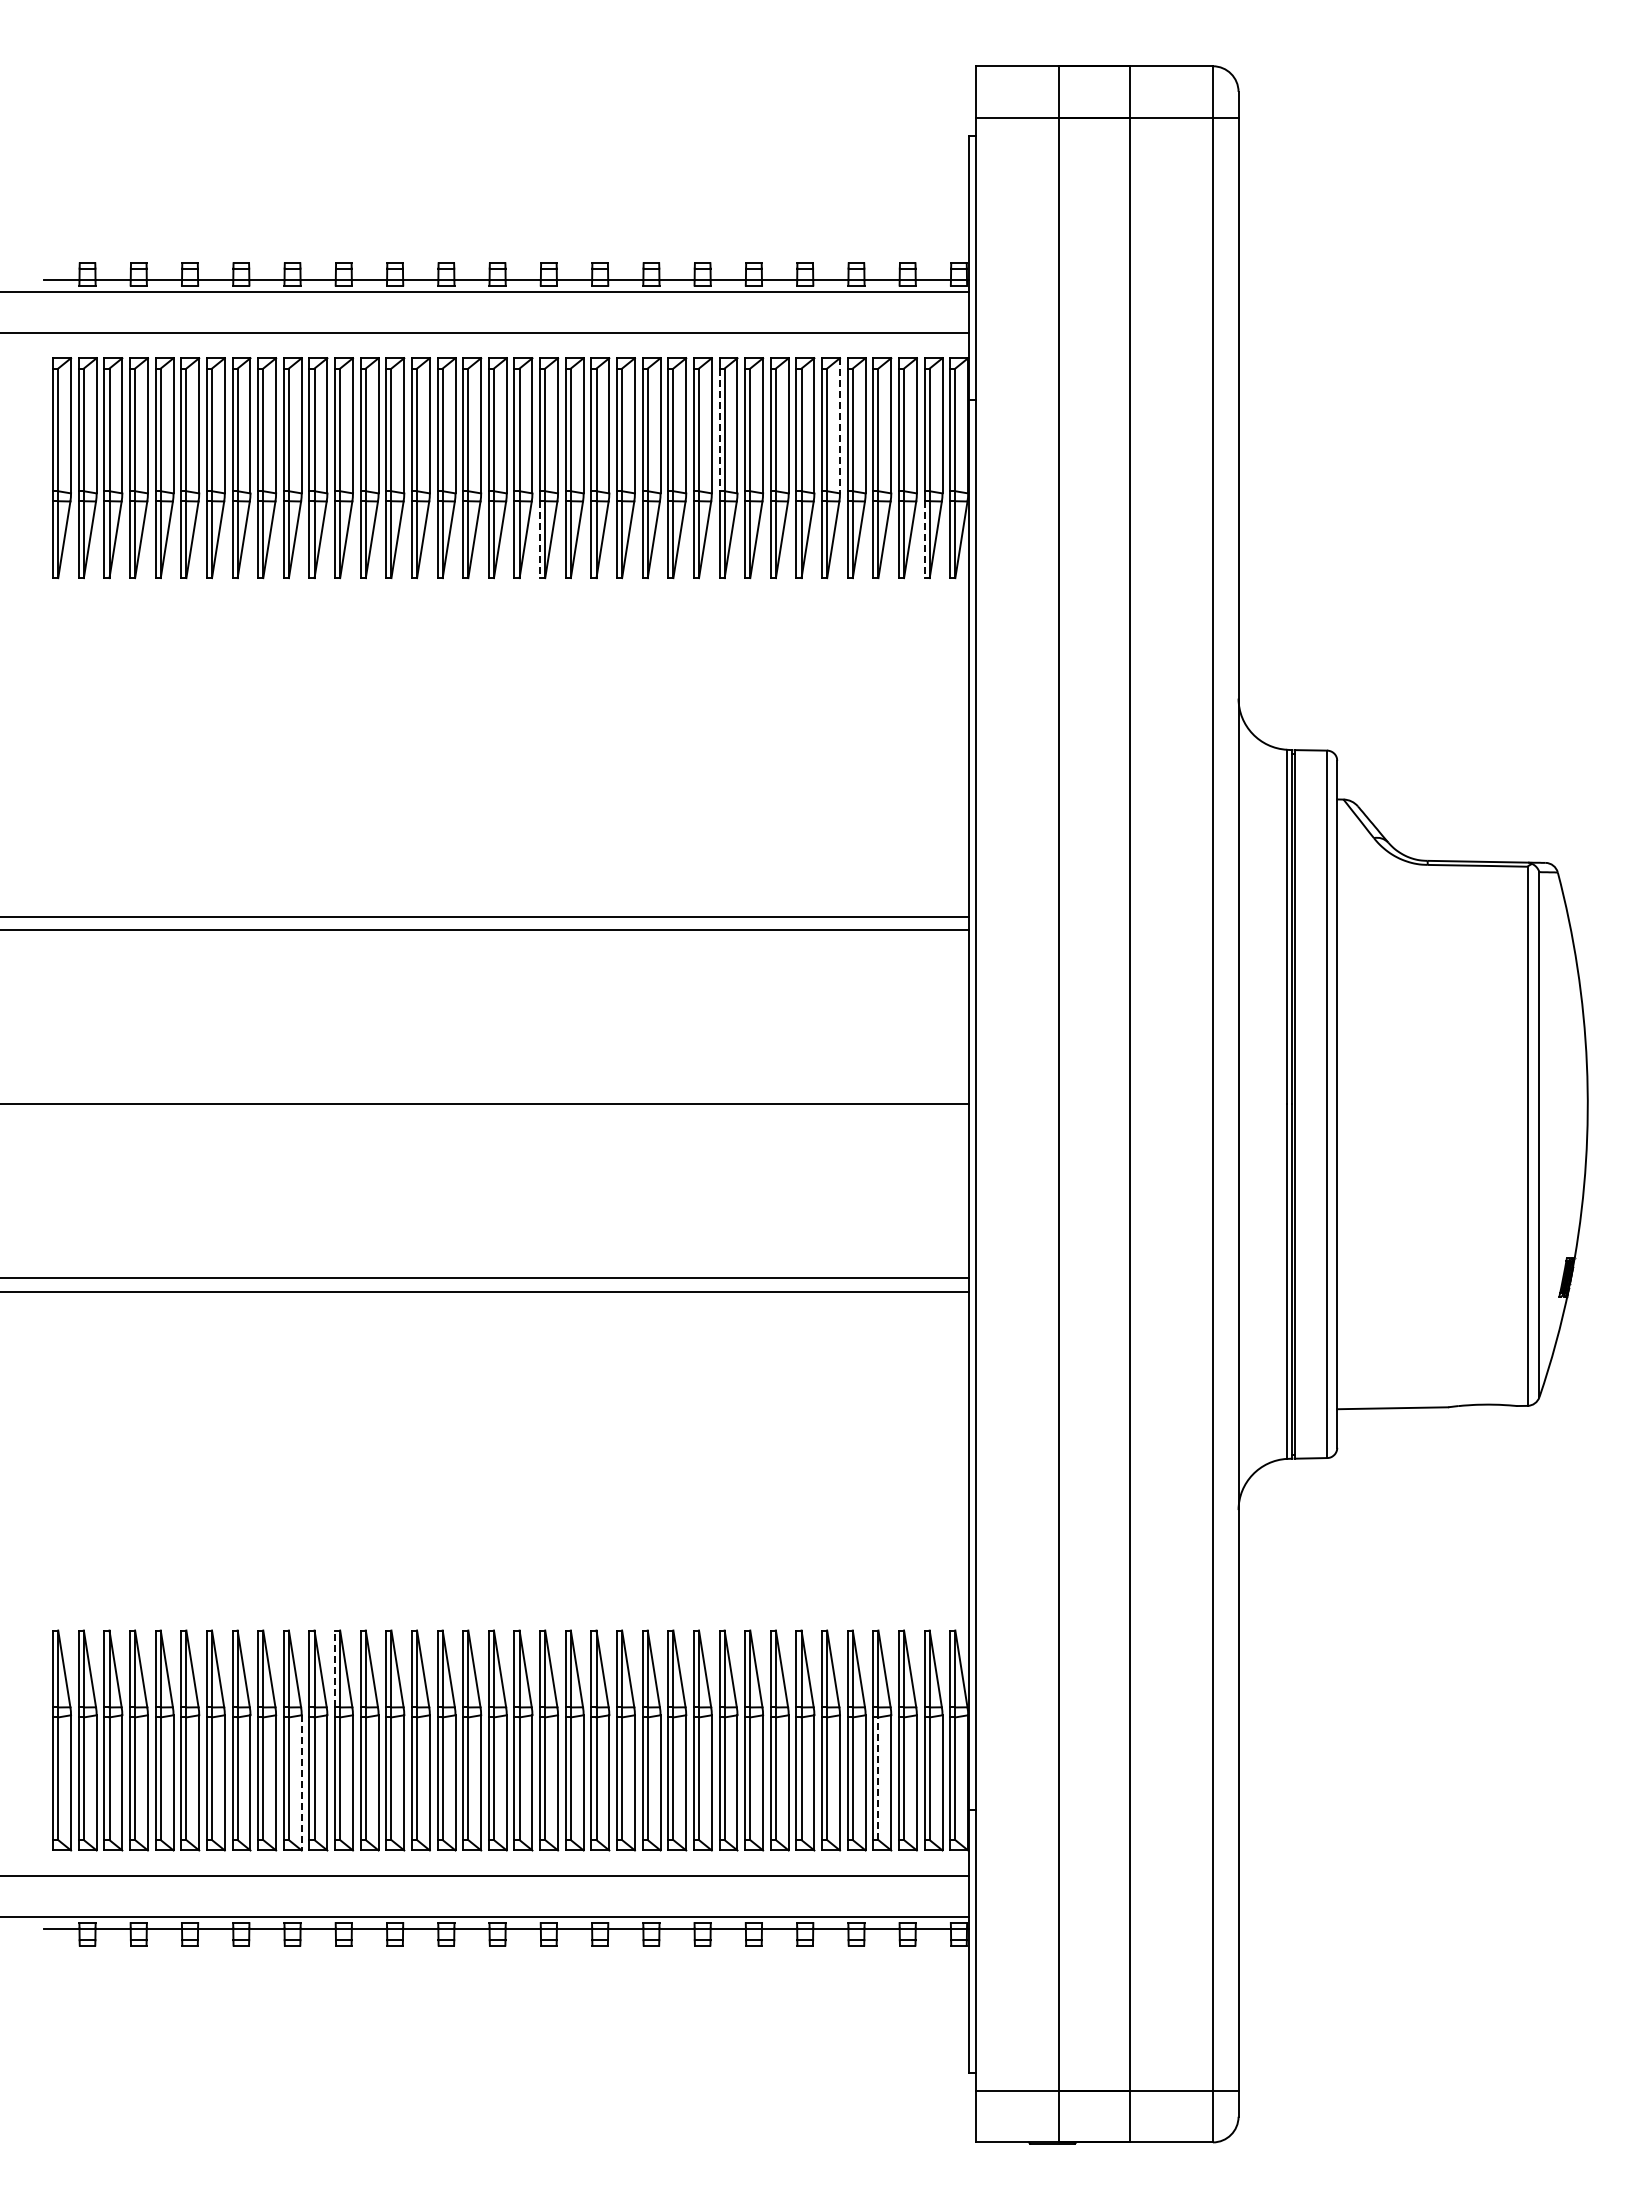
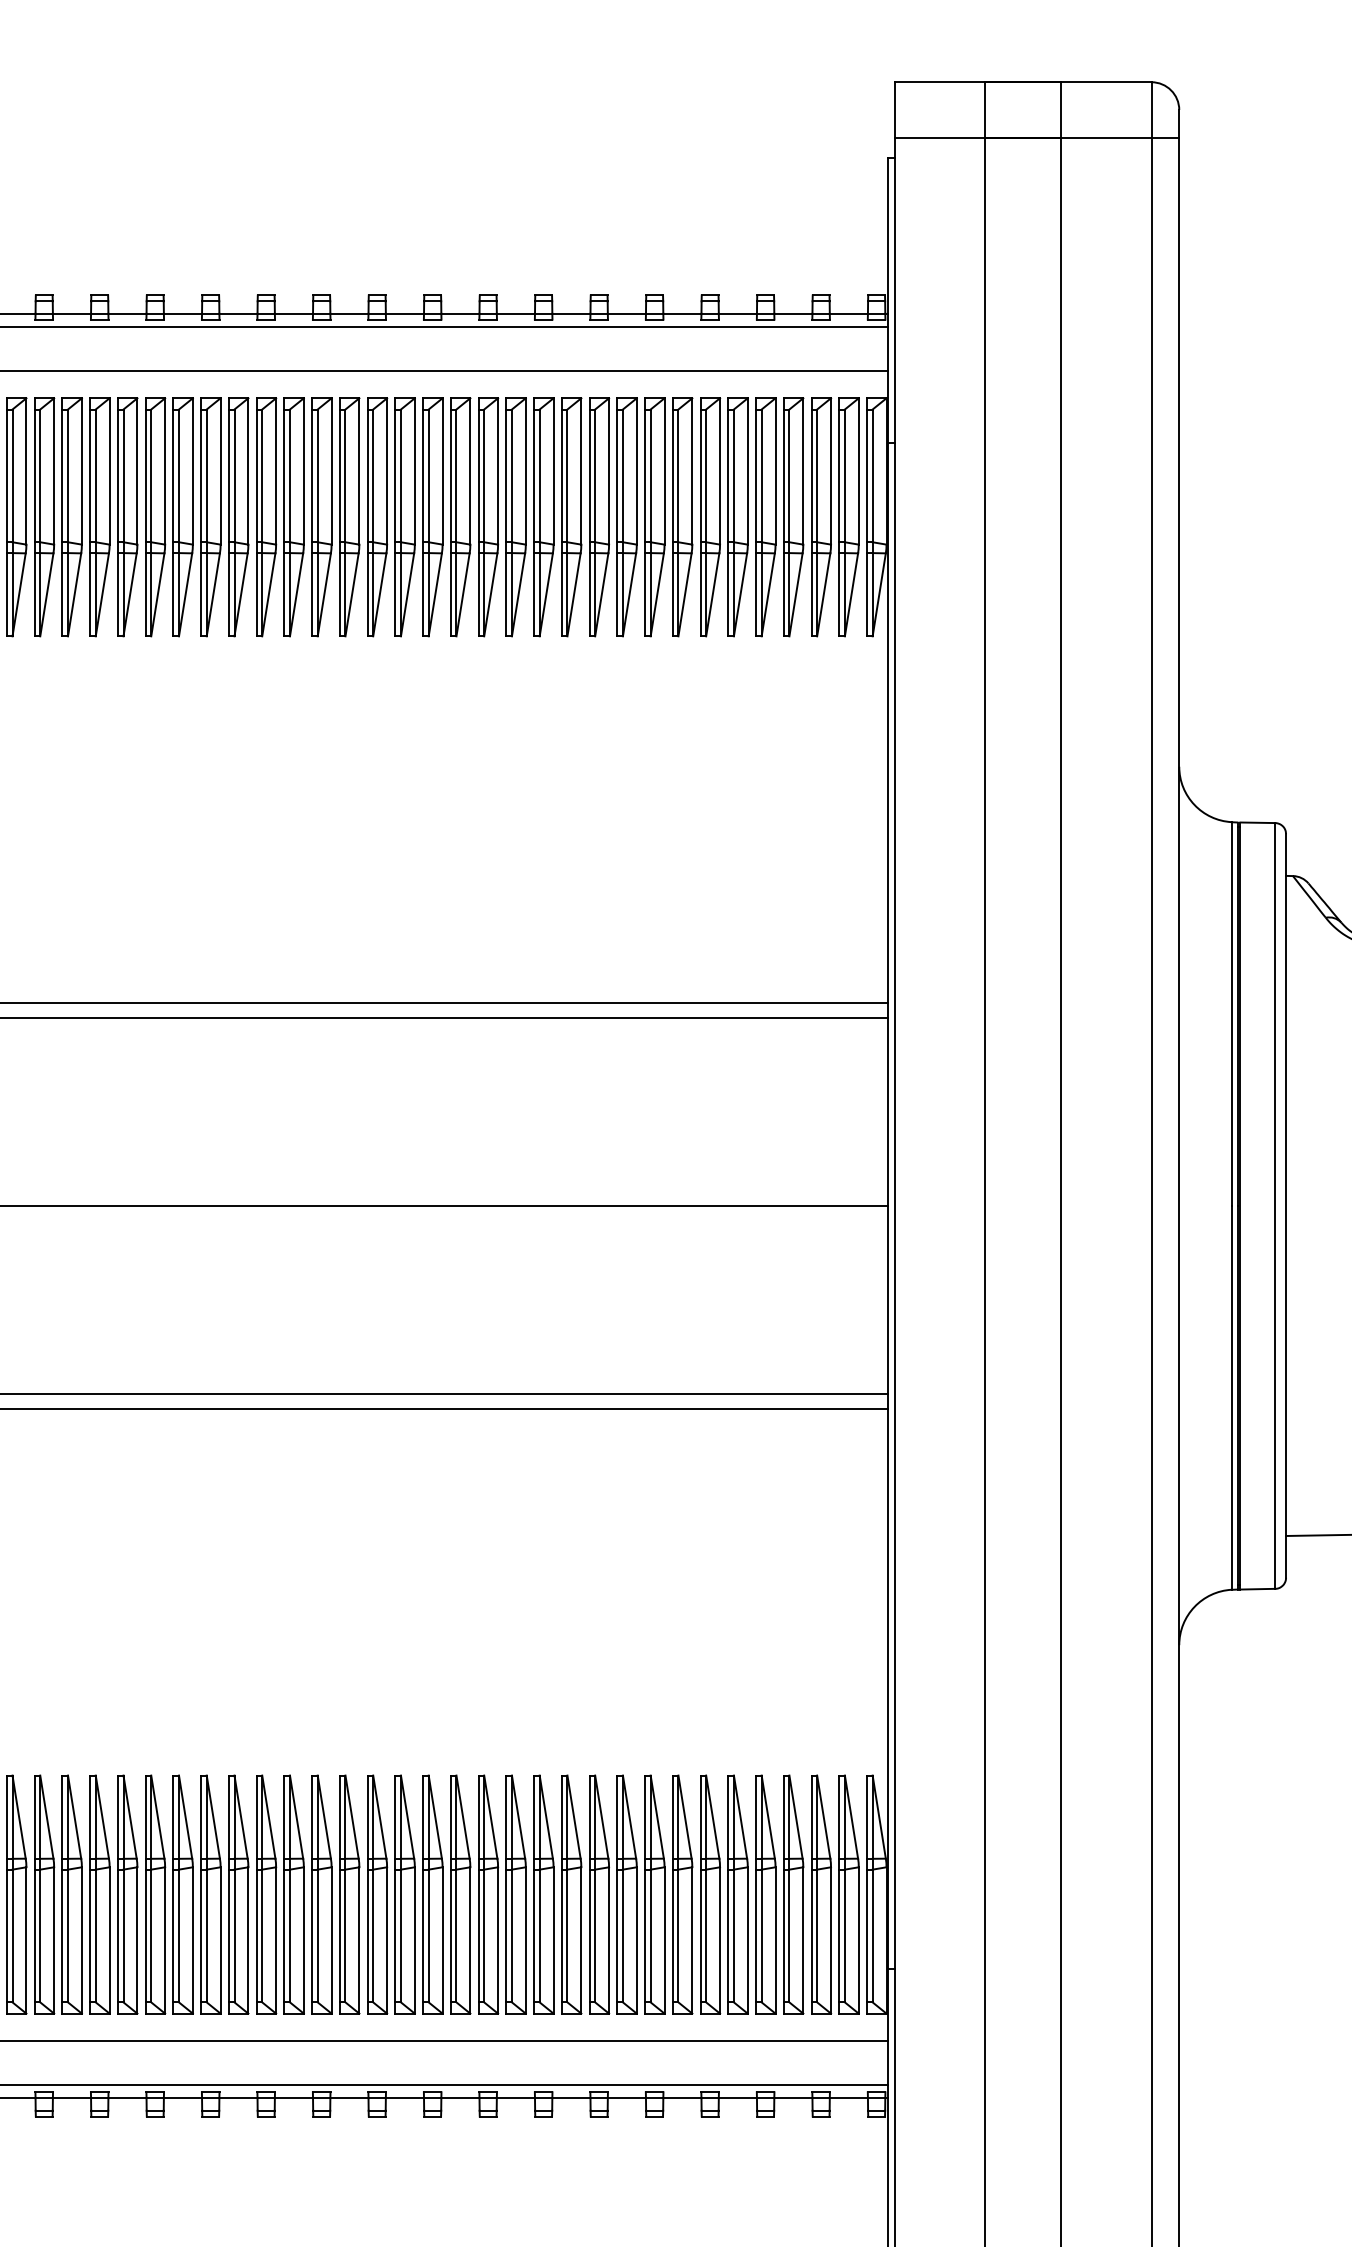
line: (839, 425) -> (747, 471), dashed -> solid
line: (719, 430) -> (617, 476), dashed -> solid
line: (540, 540) -> (423, 595), dashed -> solid
line: (924, 540) -> (839, 595), dashed -> solid
line: (335, 1668) -> (201, 1816), dashed -> solid
line: (878, 1778) -> (789, 1935), dashed -> solid
line: (301, 1782) -> (164, 1940), dashed -> solid

